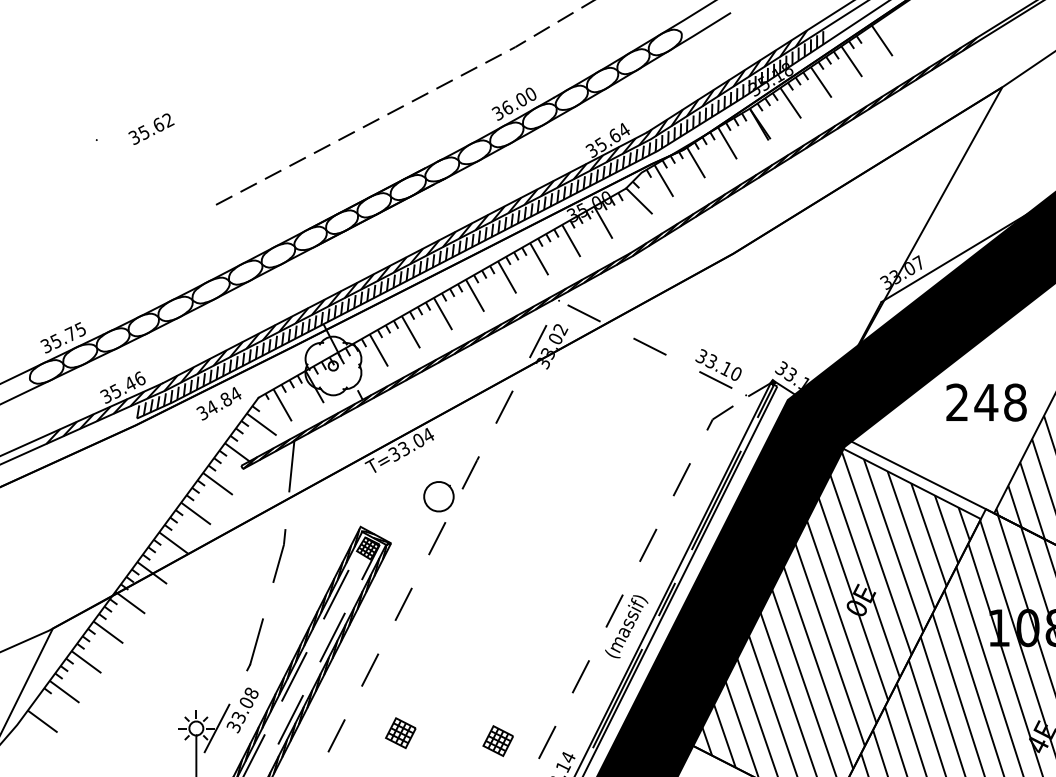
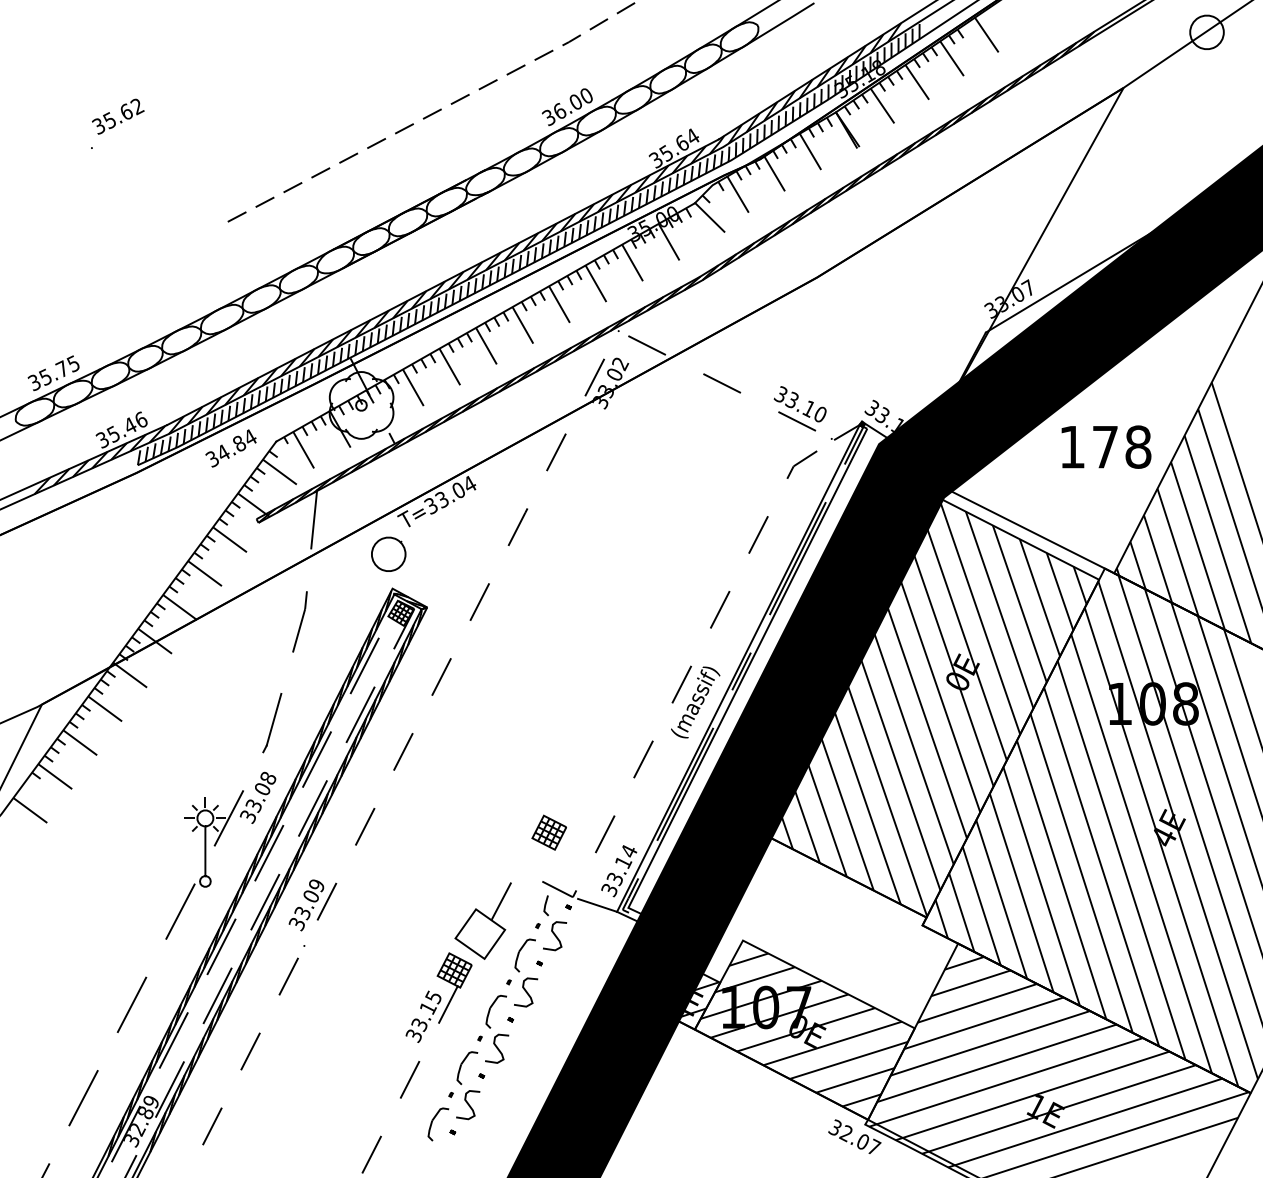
text: (151, 129) -> (118, 116), moved
text: (972, 402) -> (1089, 446), 248 -> 178
part: (438, 495) -> (388, 553), moved
part: (400, 732) -> (437, 823), removed

